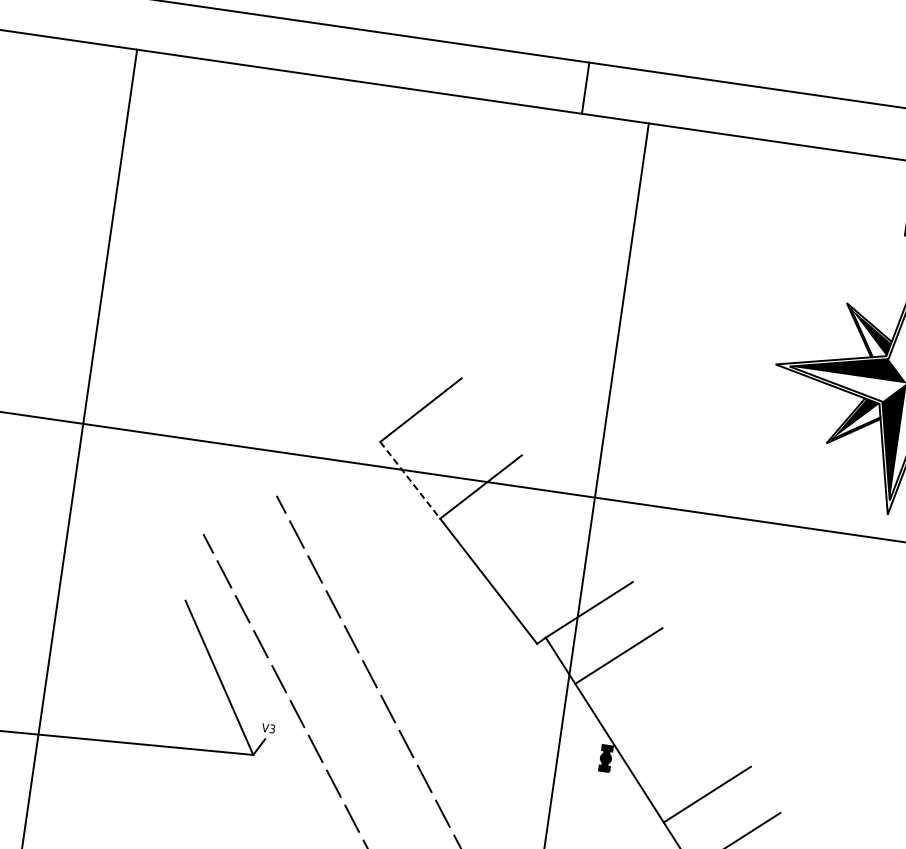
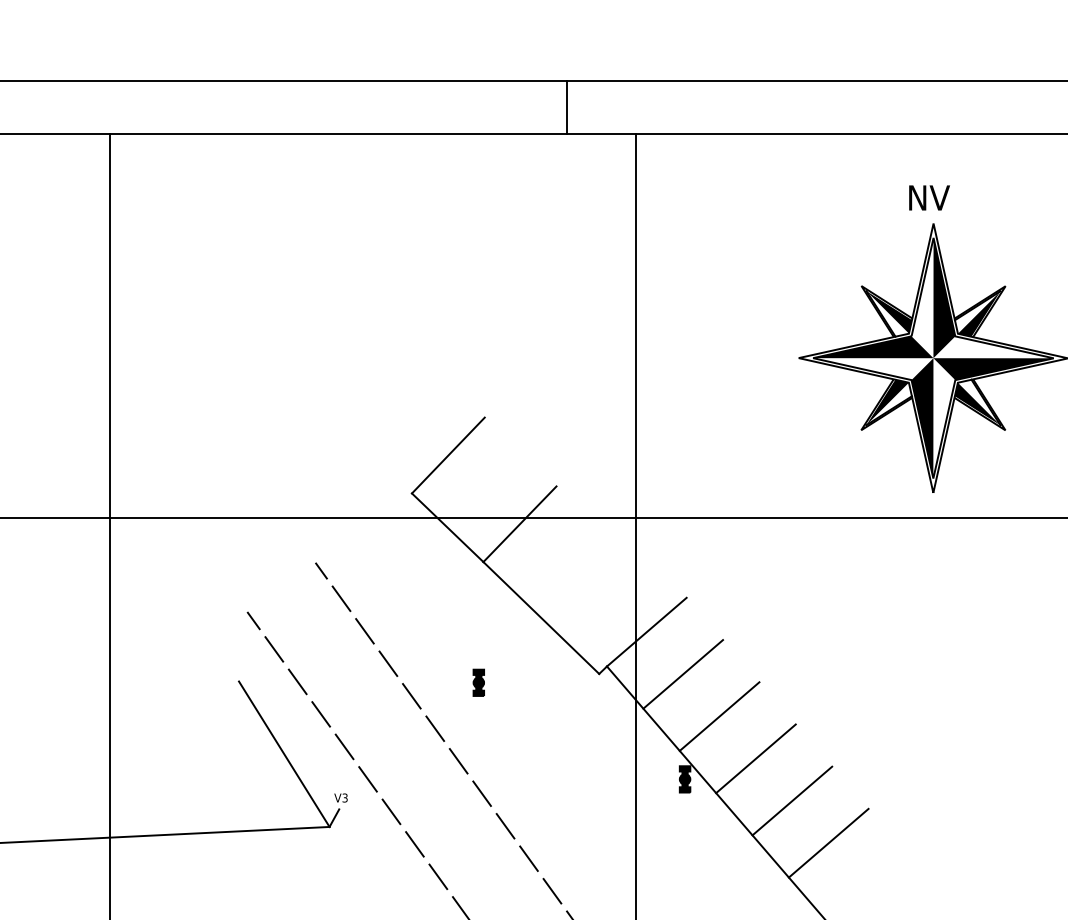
line: (410, 480) -> (447, 527), dashed -> solid
part: (418, 635) -> (478, 682), added
line: (648, 702) -> (719, 716), added
line: (677, 748) -> (755, 758), added

